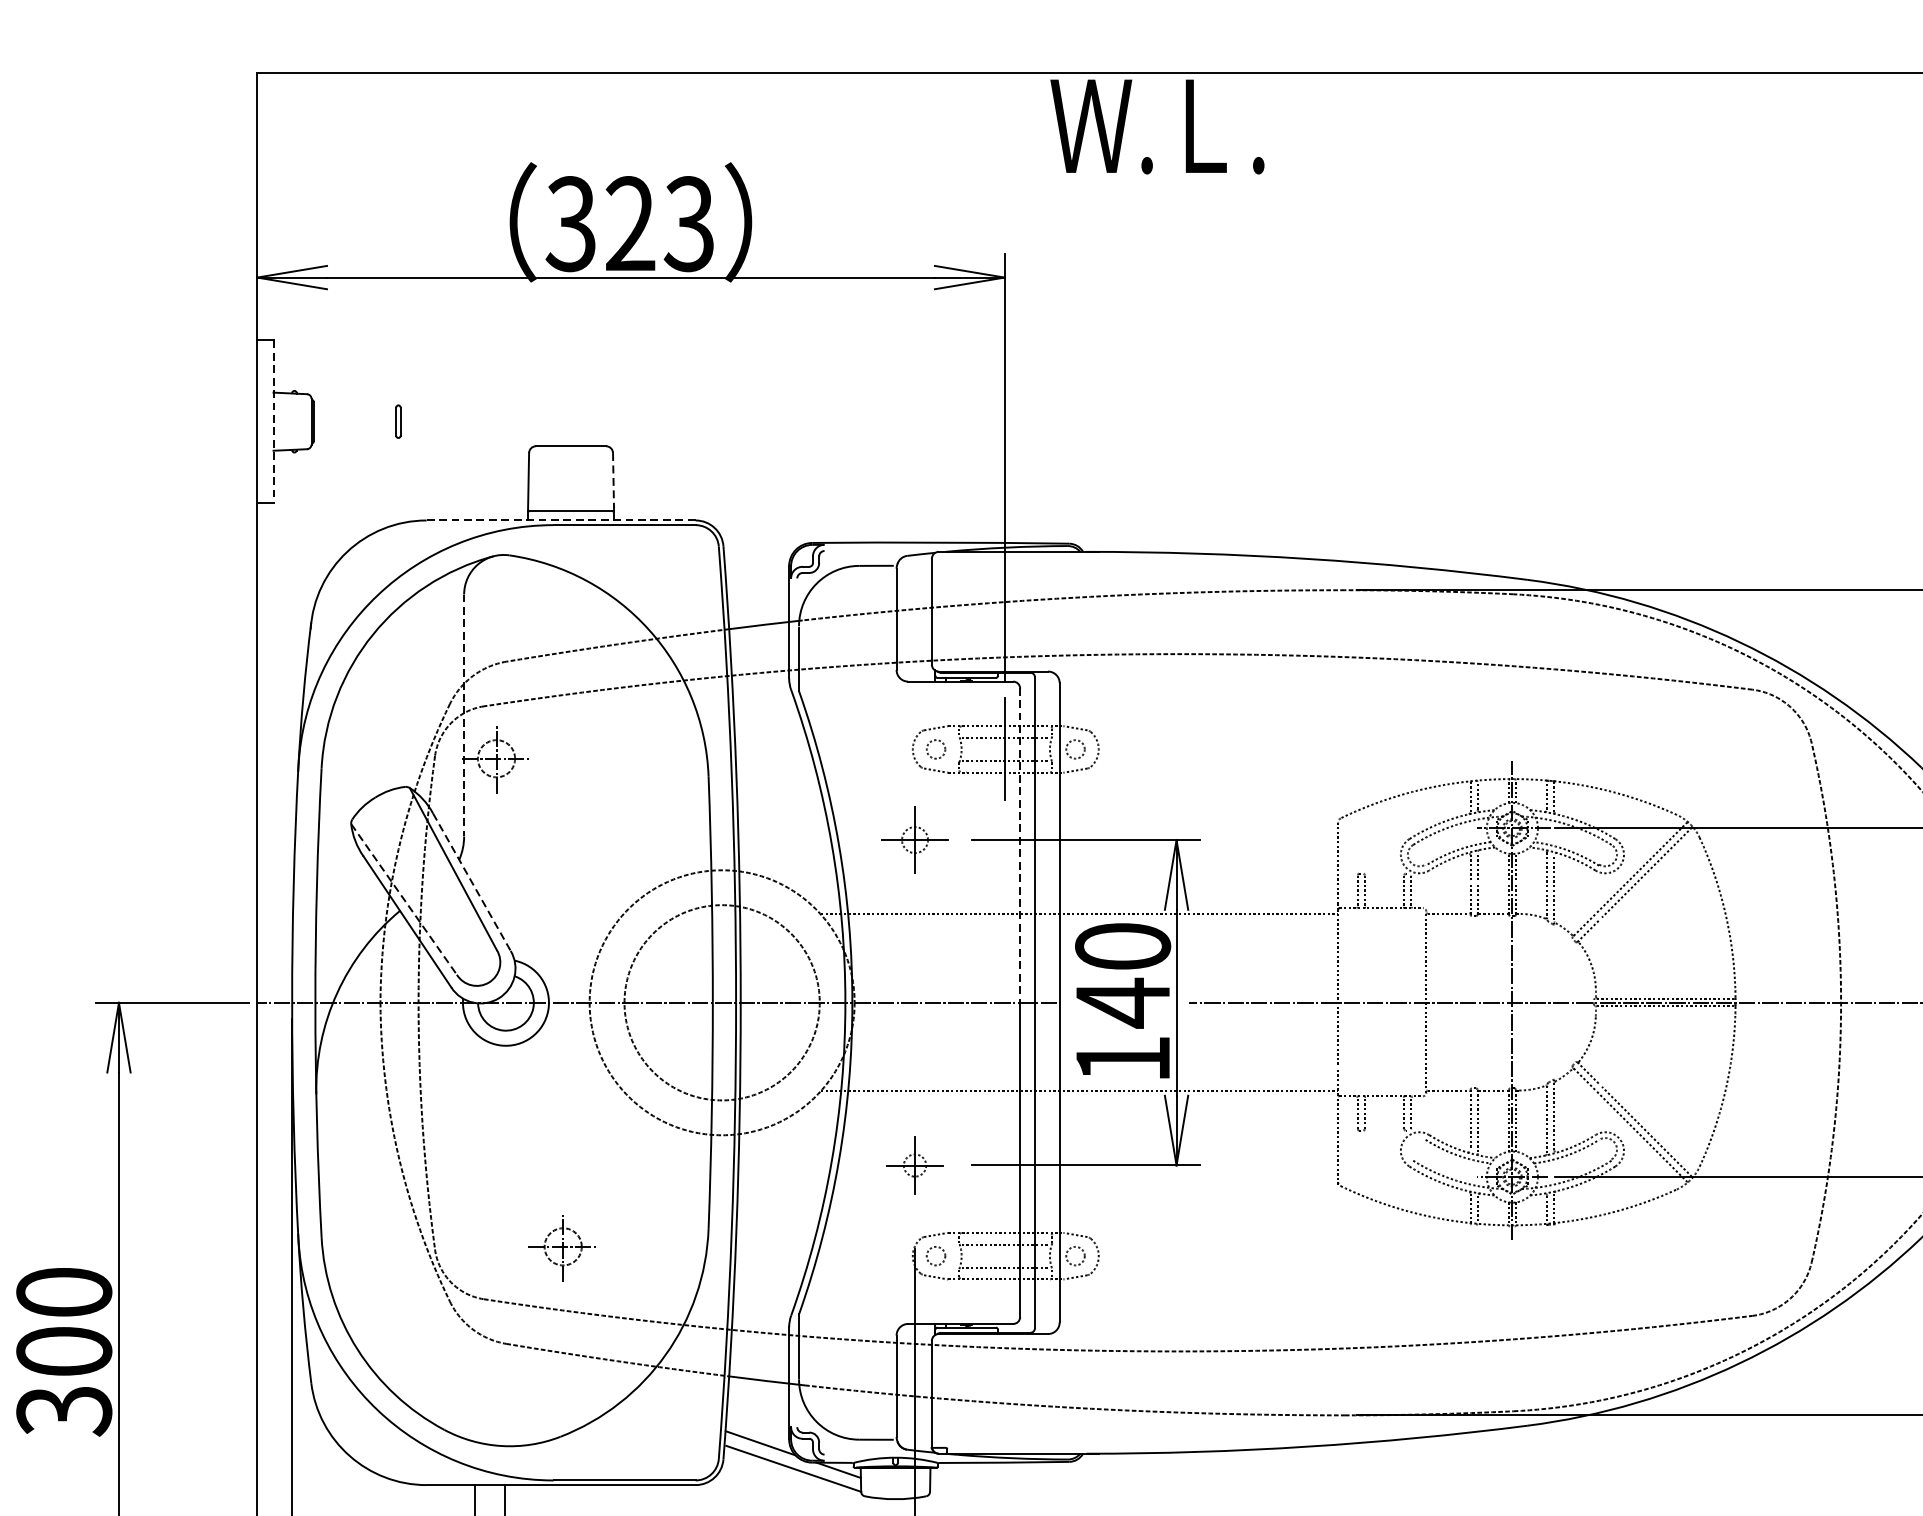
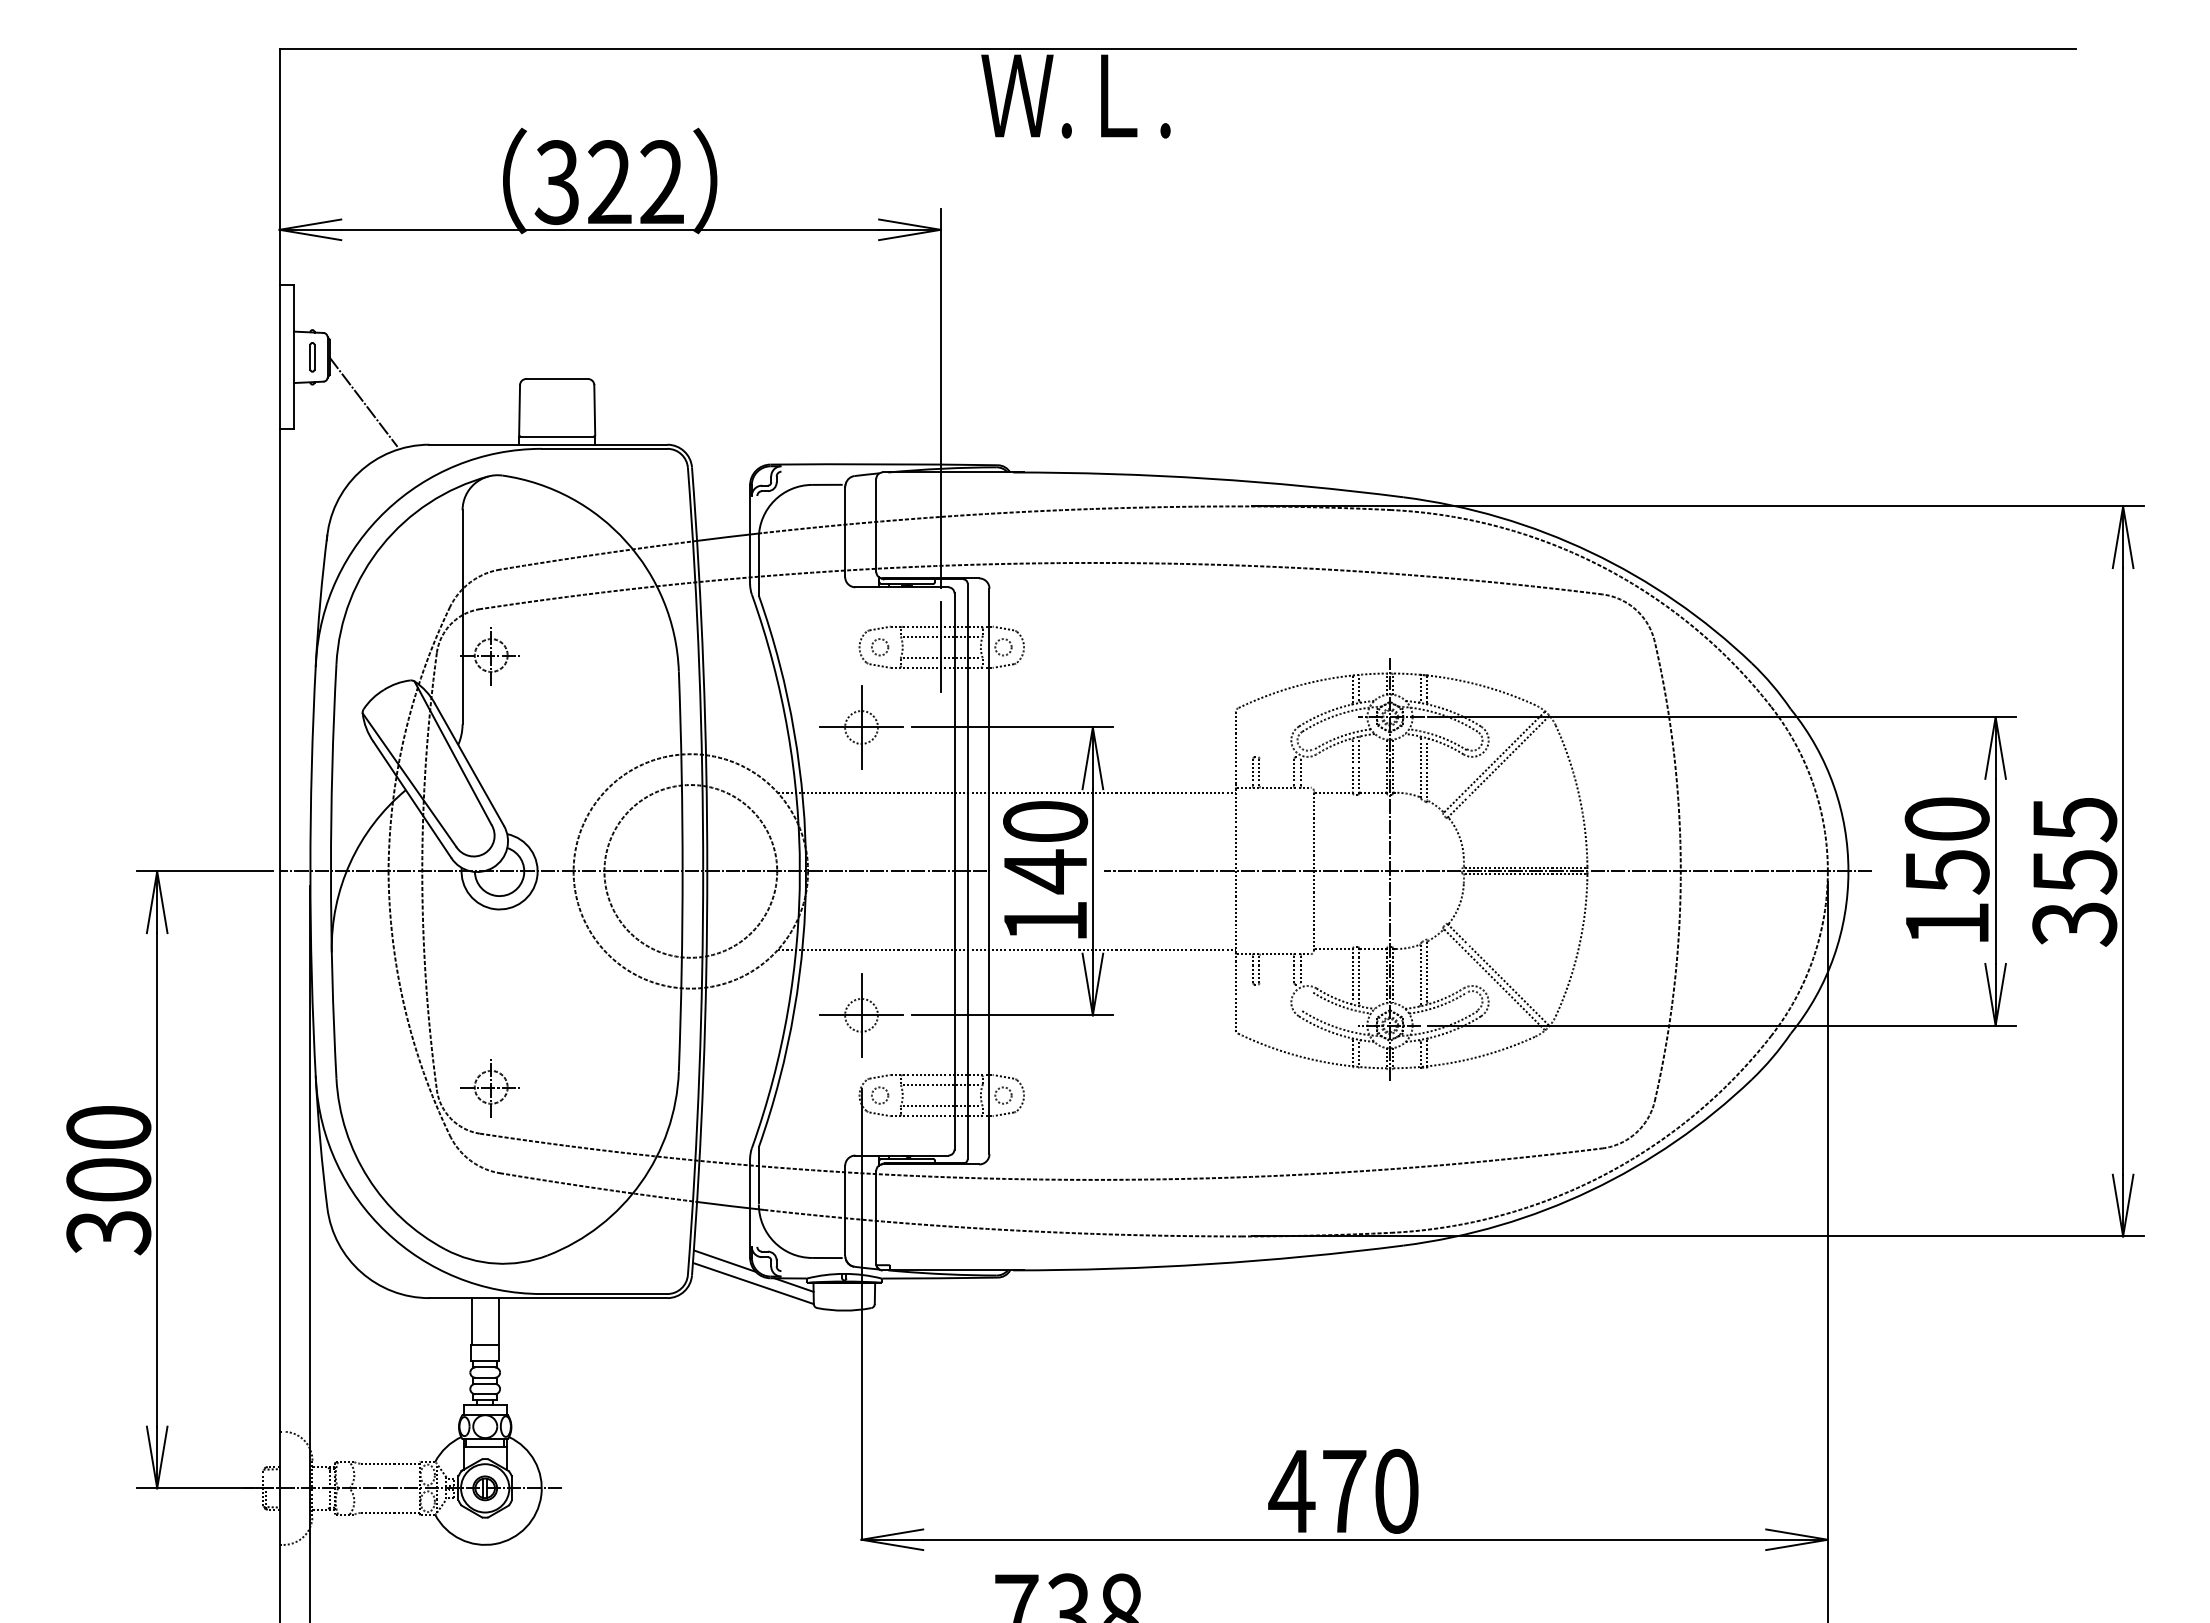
text: (688, 224) -> (661, 182), 323 -> 322
line: (273, 421) -> (293, 357), dashed -> solid
part: (398, 421) -> (312, 357), moved
line: (352, 471) -> (363, 401), added
line: (613, 481) -> (594, 410), dashed -> solid
line: (561, 520) -> (548, 444), dashed -> solid
line: (464, 715) -> (462, 617), dashed -> solid
part: (915, 840) -> (861, 727), size x1.43
line: (1020, 845) -> (954, 732), dashed -> solid
line: (471, 881) -> (469, 764), dashed -> solid
line: (404, 900) -> (409, 780), dashed -> solid
part: (915, 1165) -> (861, 1015), size x1.67
part: (561, 1248) -> (489, 1088), moved

